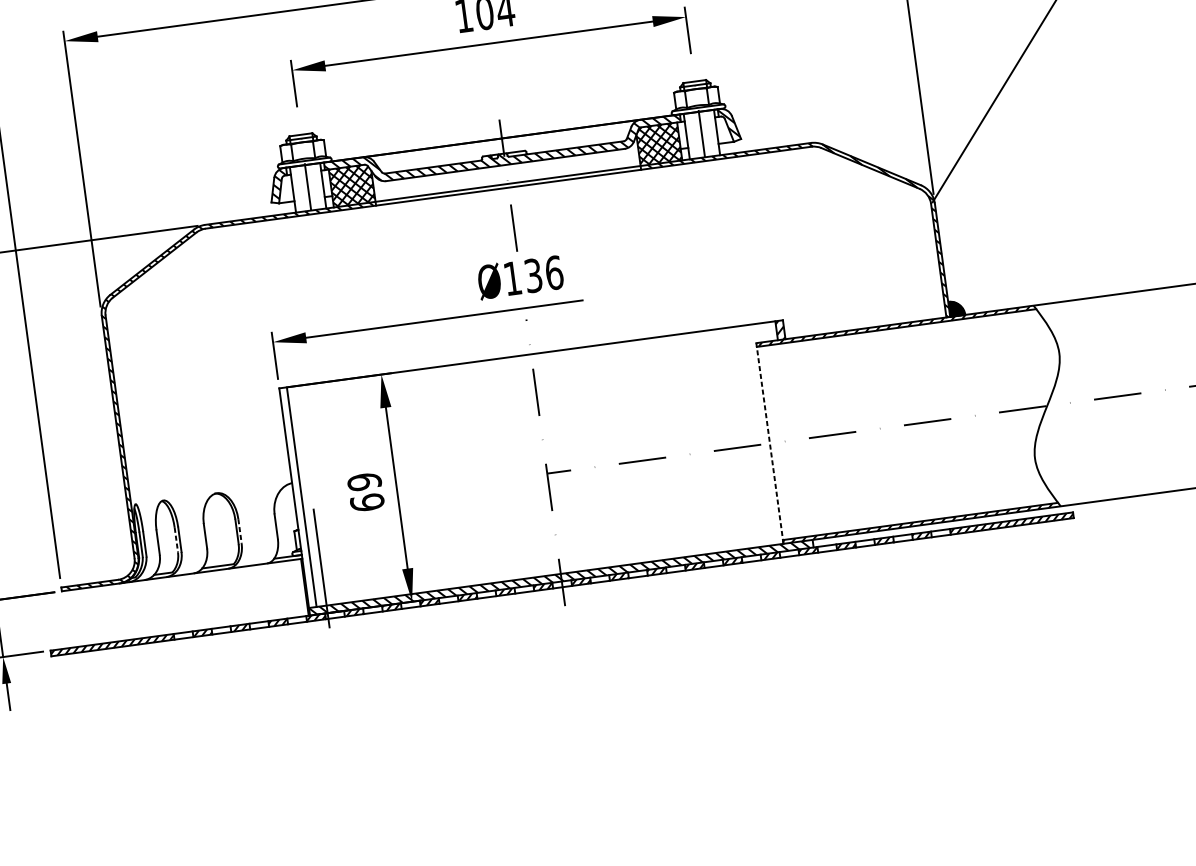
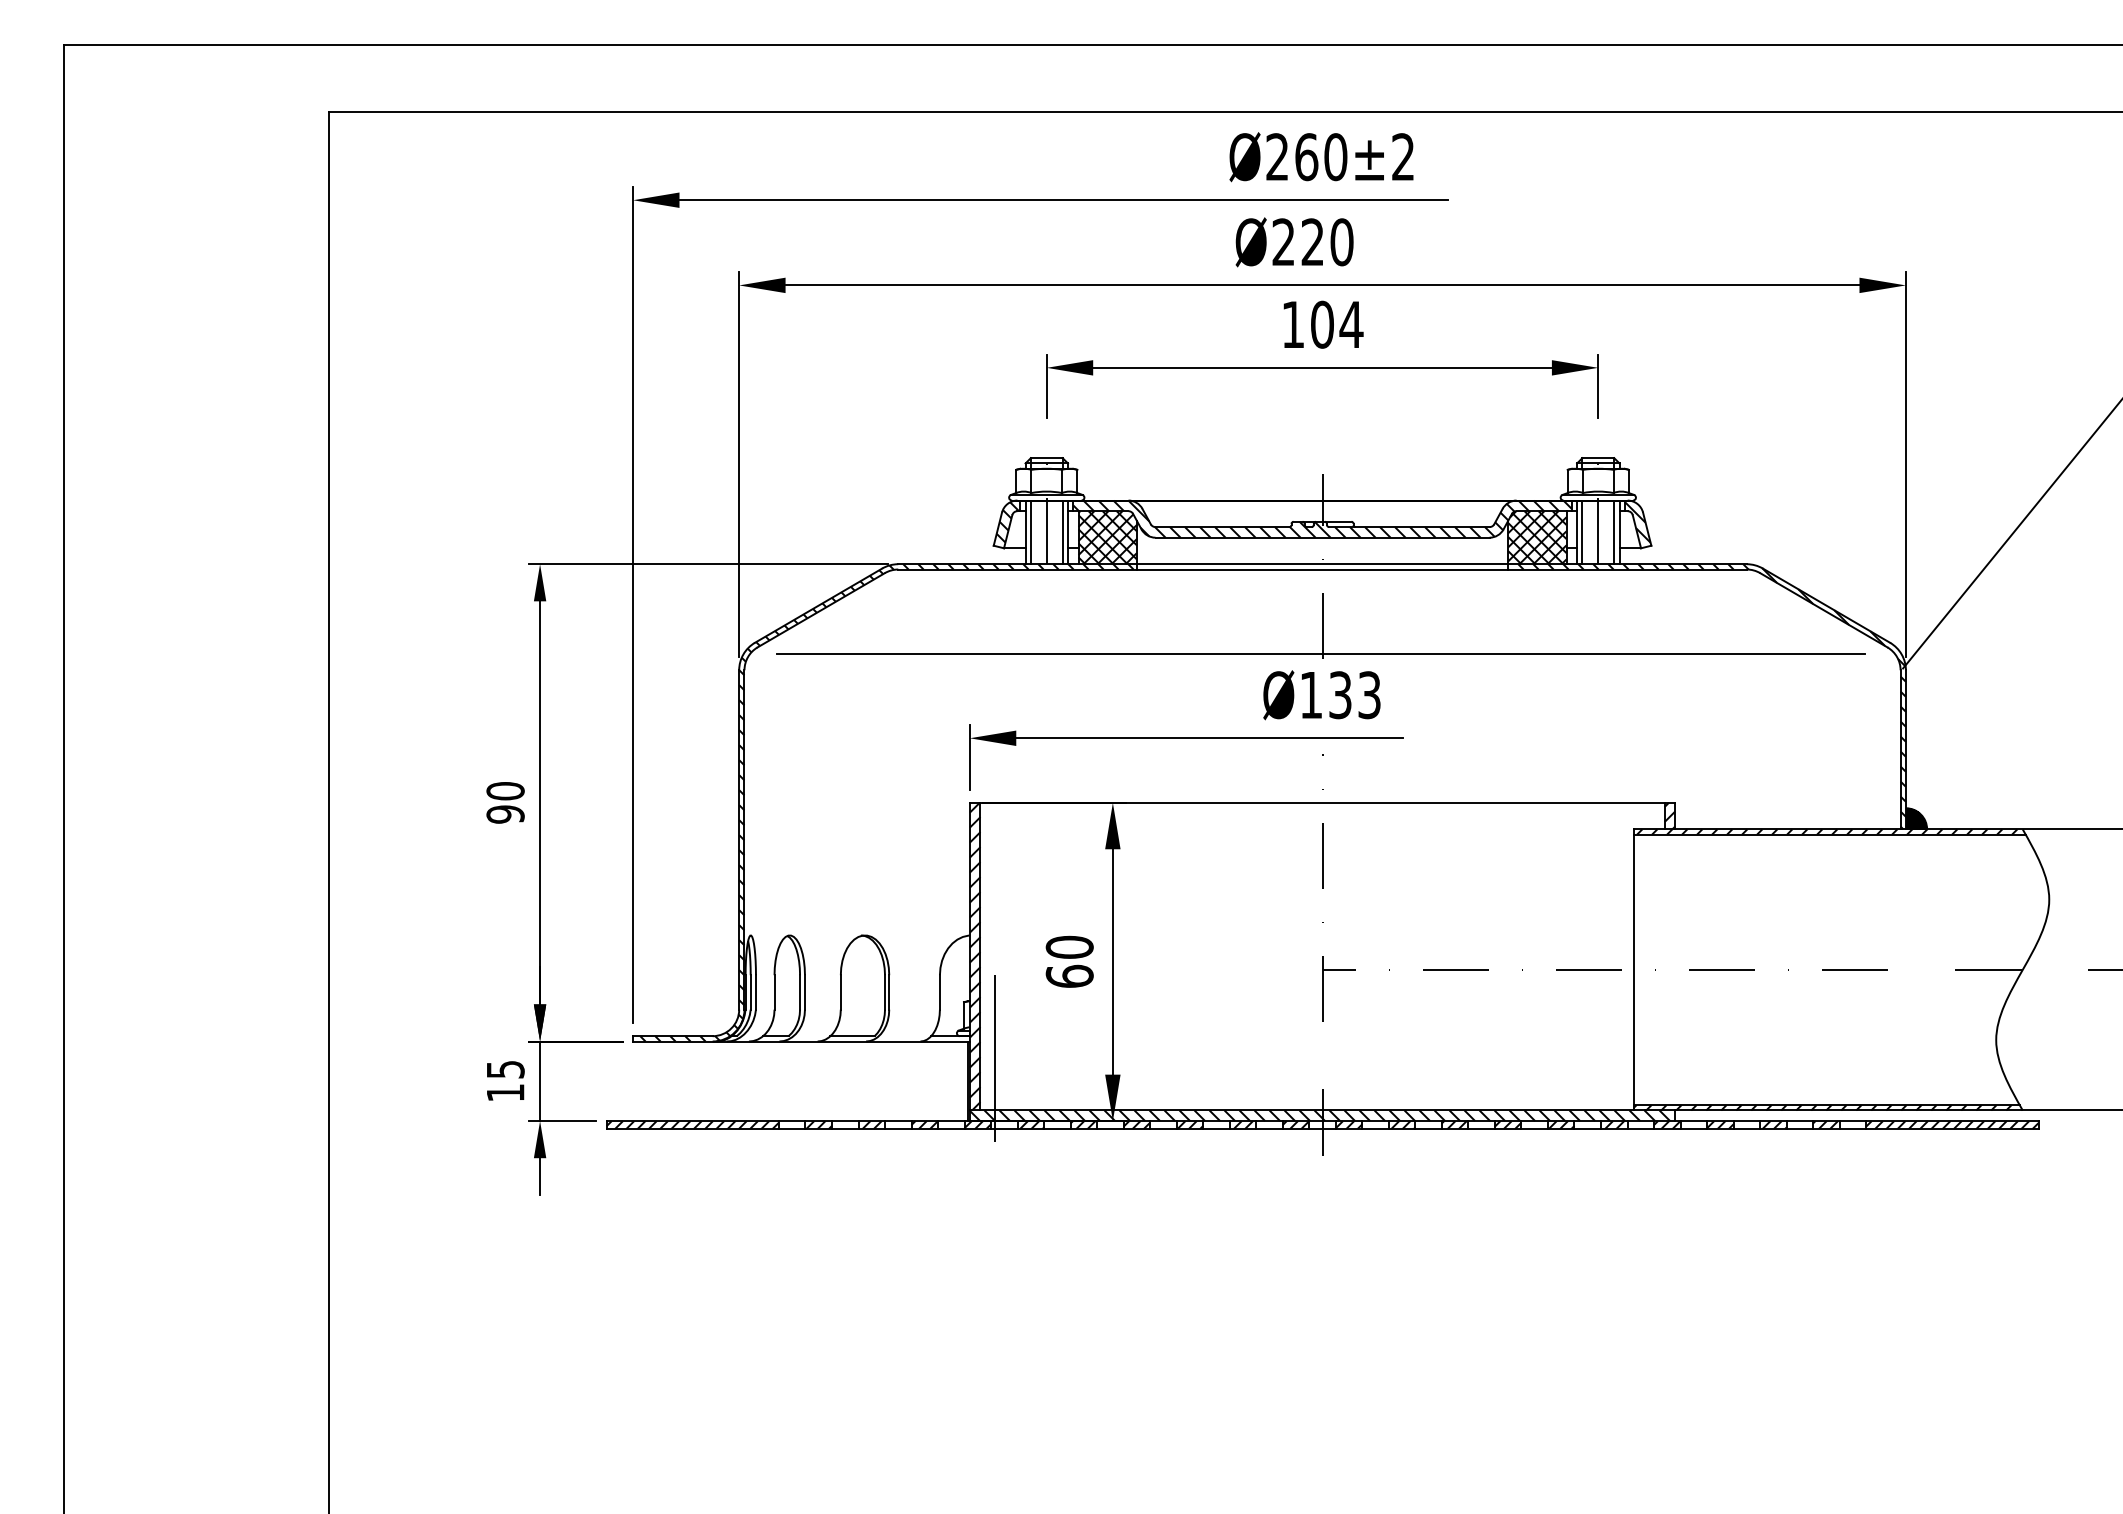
line: (713, 133) -> (1614, 532), added
line: (690, 136) -> (1582, 532), added
line: (319, 186) -> (1062, 532), added
line: (296, 189) -> (1030, 532), added
line: (516, 248) -> (1321, 654), added
text: (554, 273) -> (1369, 695), Ø136 -> Ø133
line: (769, 443) -> (1634, 969), dashed -> solid
text: (364, 481) -> (1069, 946), 69 -> 60
hatch: (297, 497) -> (974, 956), added
line: (240, 531) -> (889, 992), dashed -> solid
line: (176, 540) -> (800, 992), dashed -> solid

